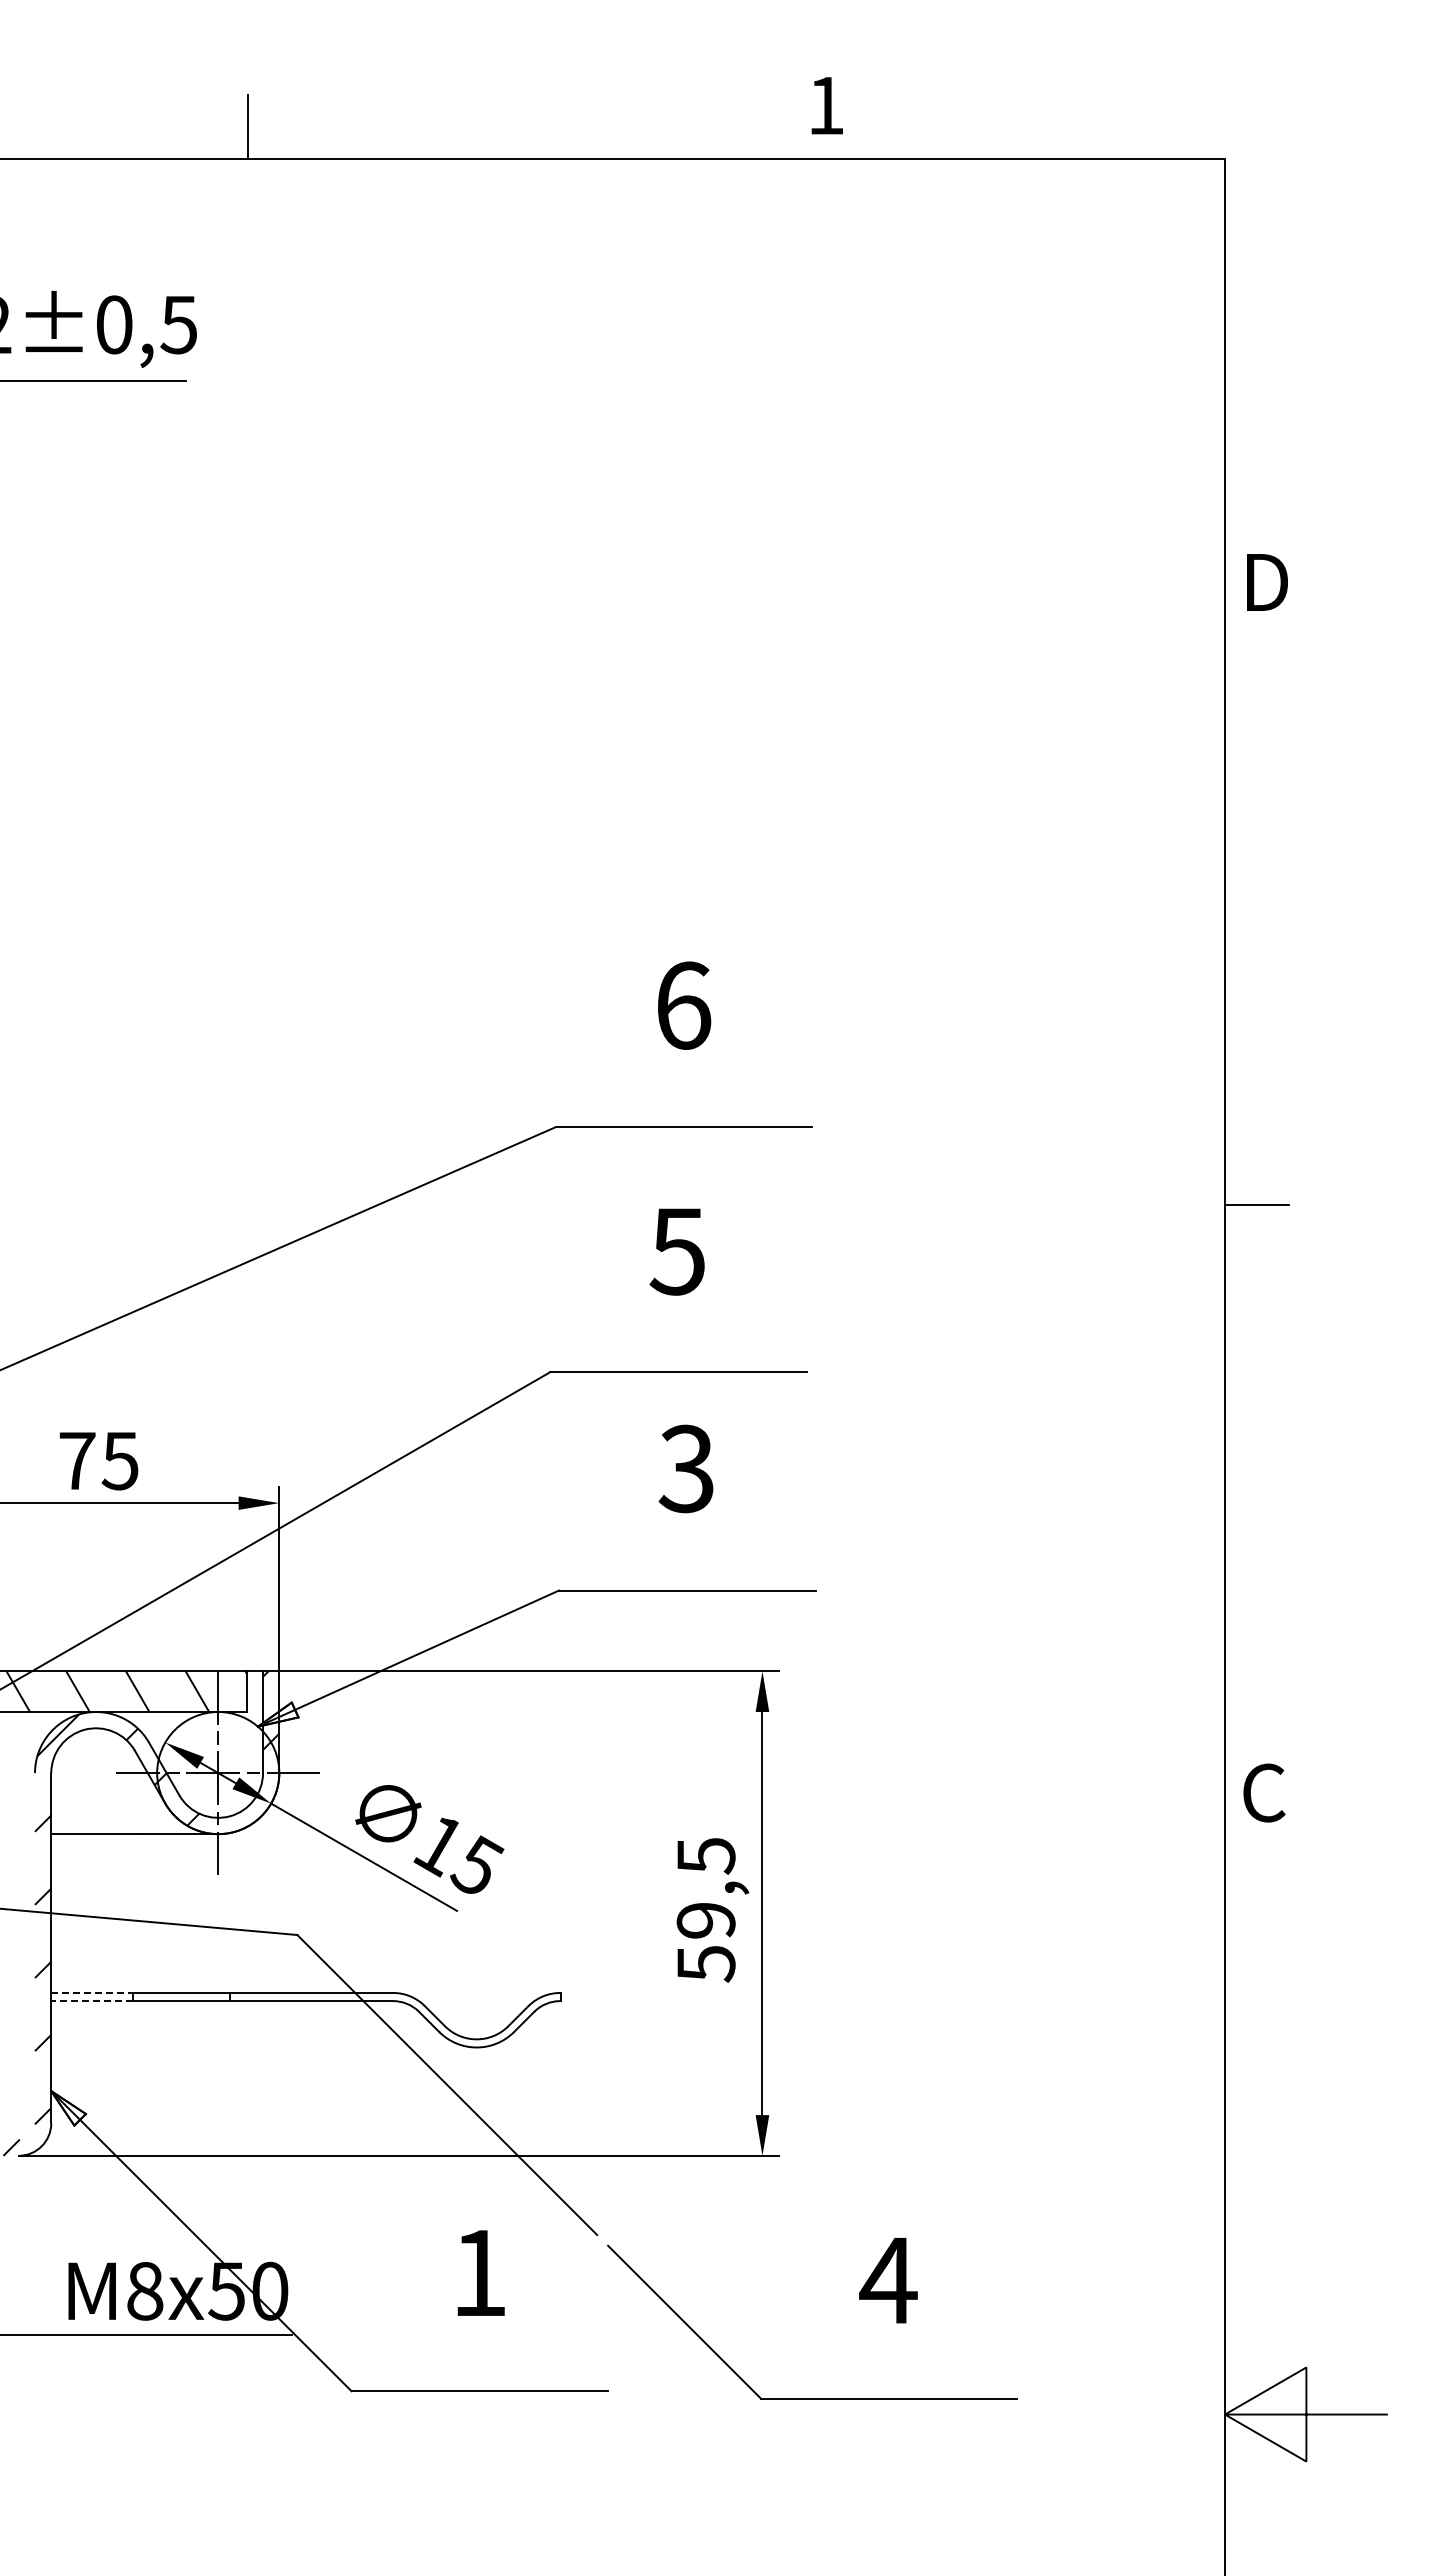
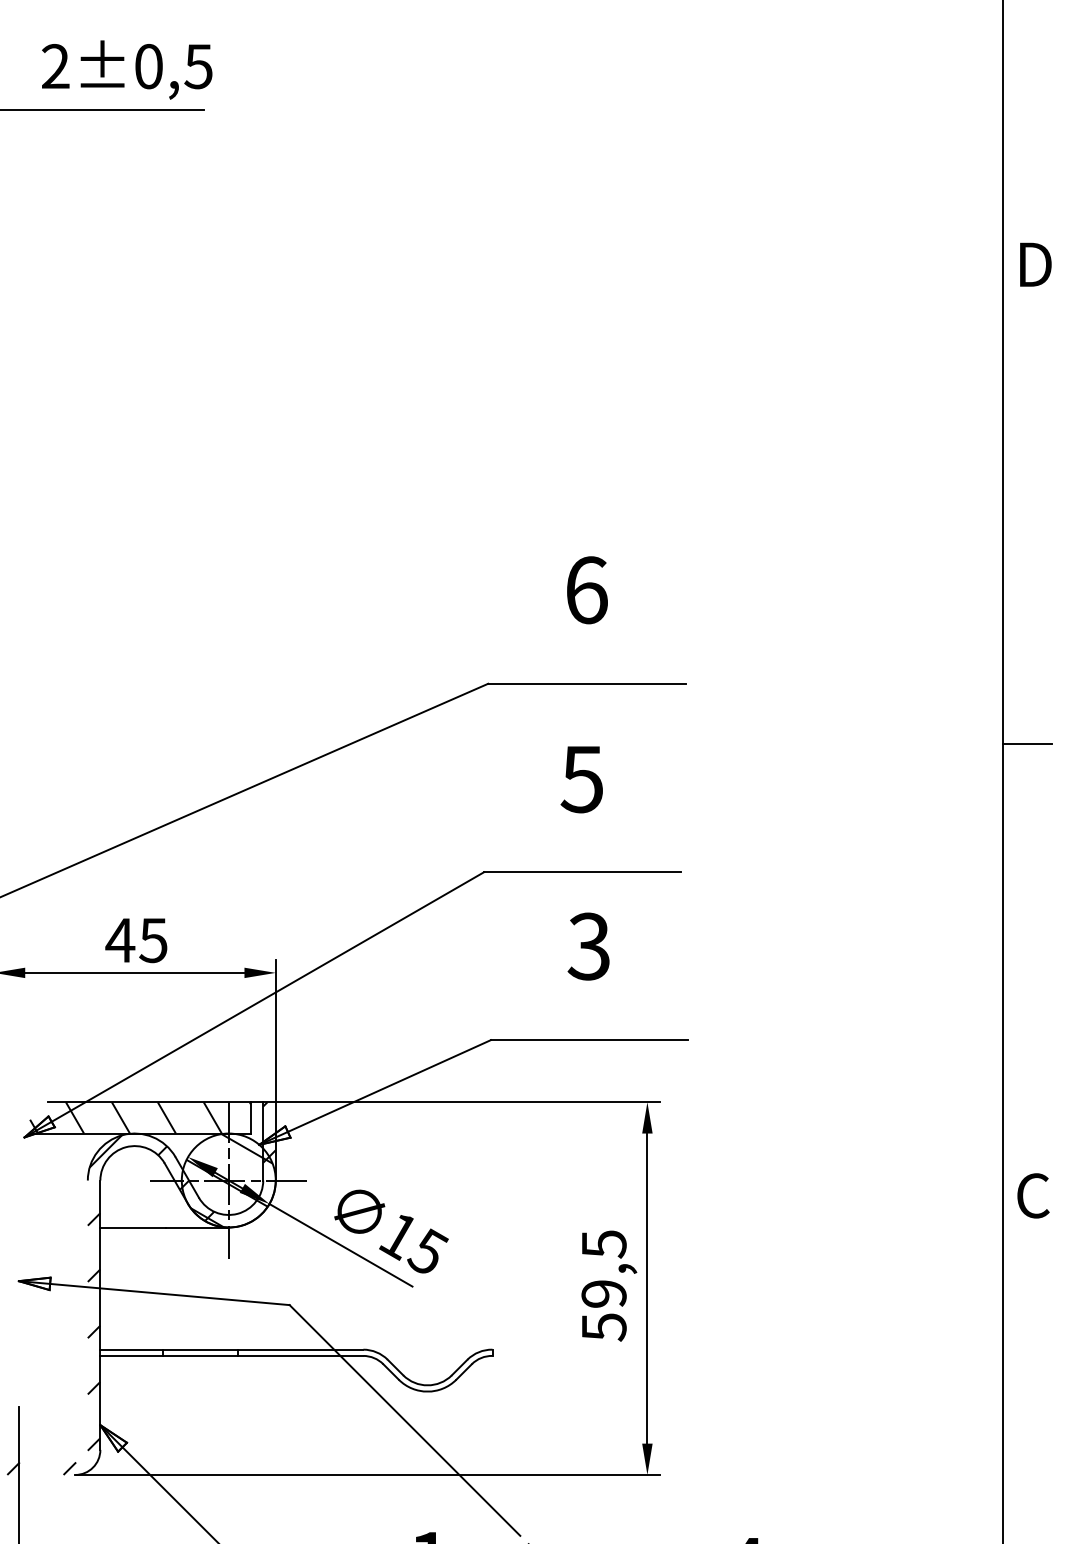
text: (76, 1460) -> (119, 940), 75 -> 45
hatch: (219, 1772) -> (229, 1180), added
line: (92, 1992) -> (132, 1349), dashed -> solid
line: (92, 2001) -> (132, 1356), dashed -> solid

